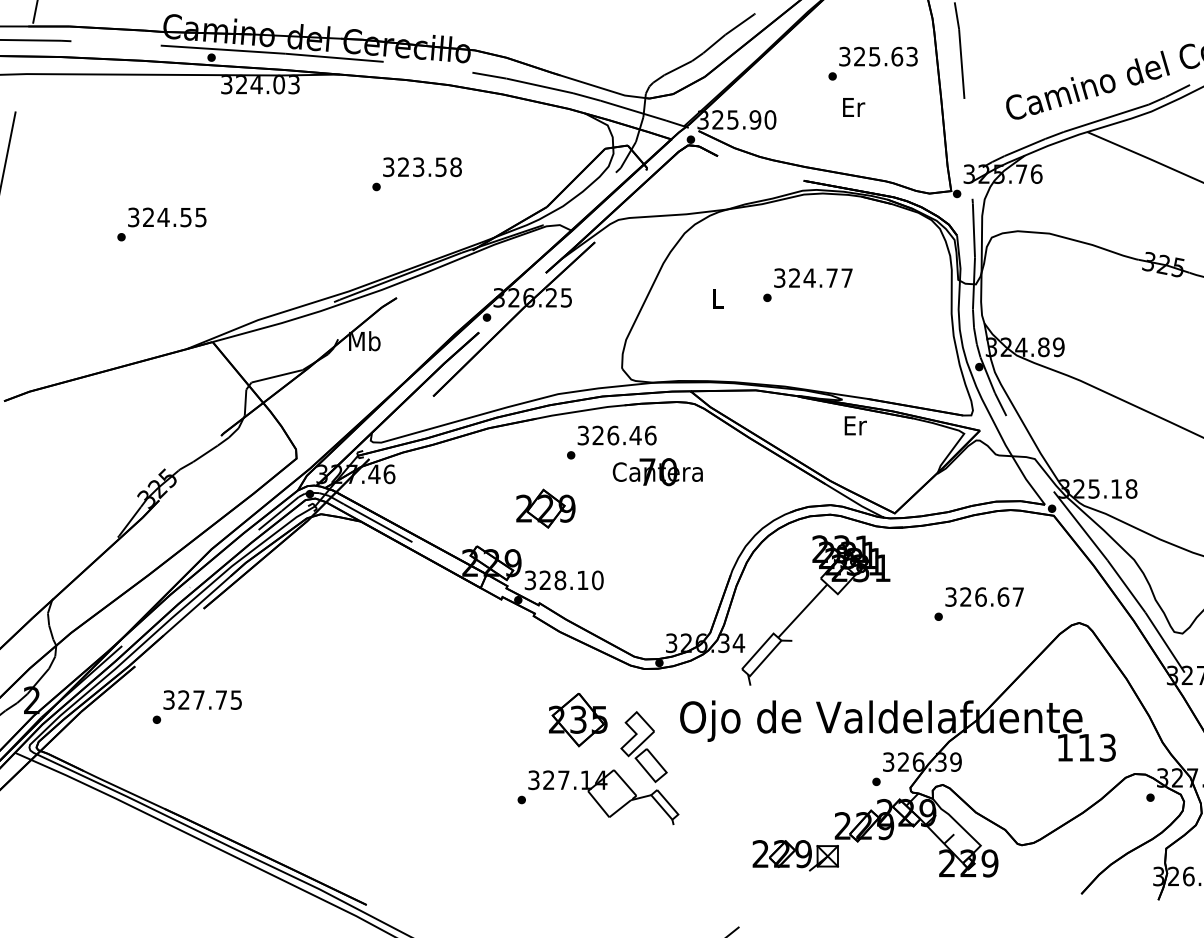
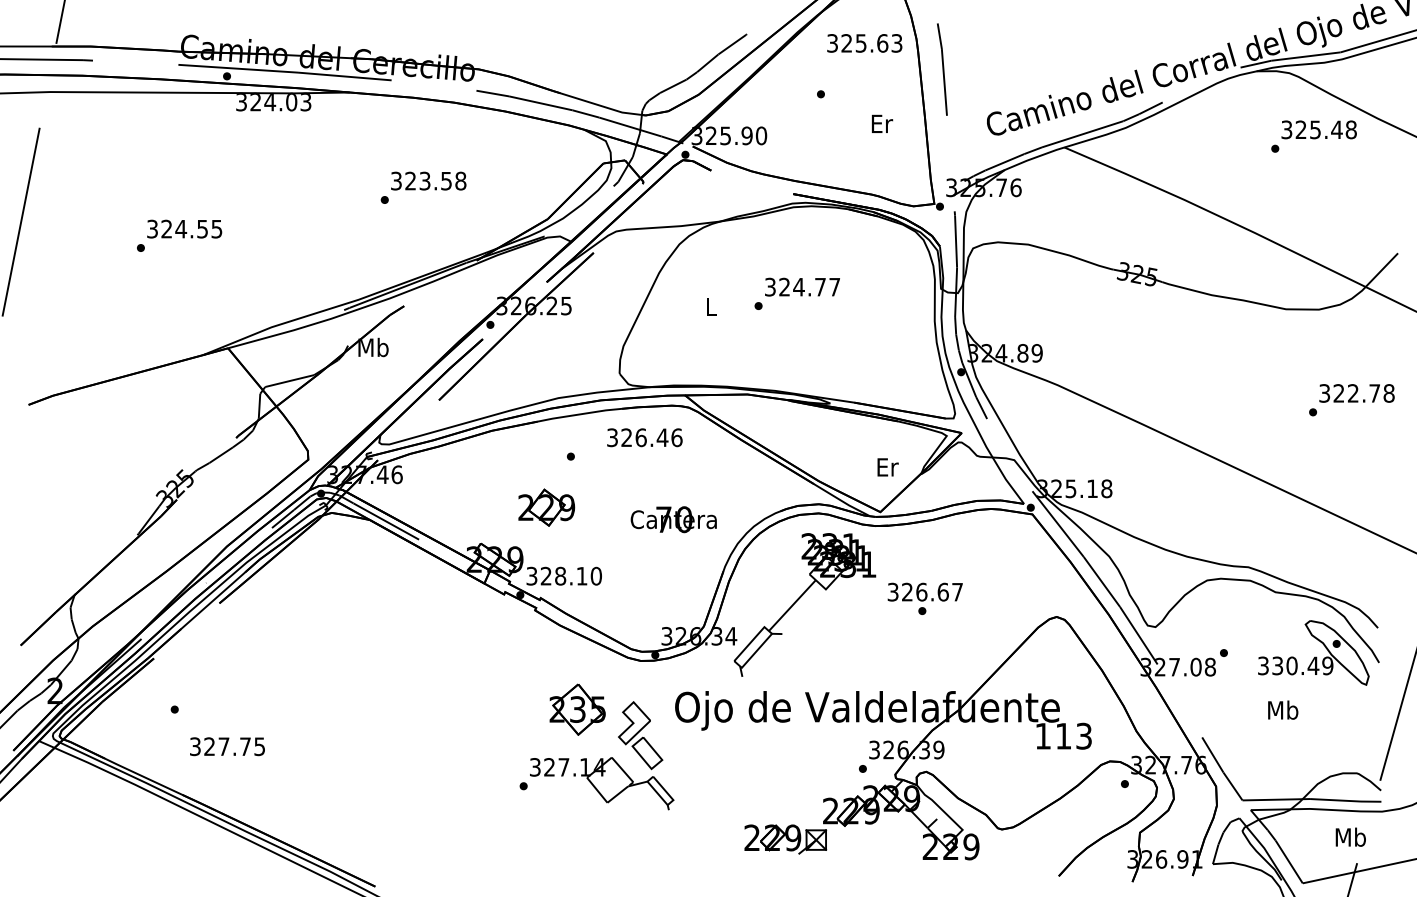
text: (878, 56) -> (864, 43), moved
text: (854, 106) -> (882, 123), moved
text: (855, 425) -> (887, 467), moved
text: (616, 435) -> (644, 437), moved
text: (657, 471) -> (673, 519), moved
text: (983, 596) -> (924, 591), moved
text: (202, 699) -> (227, 746), moved

